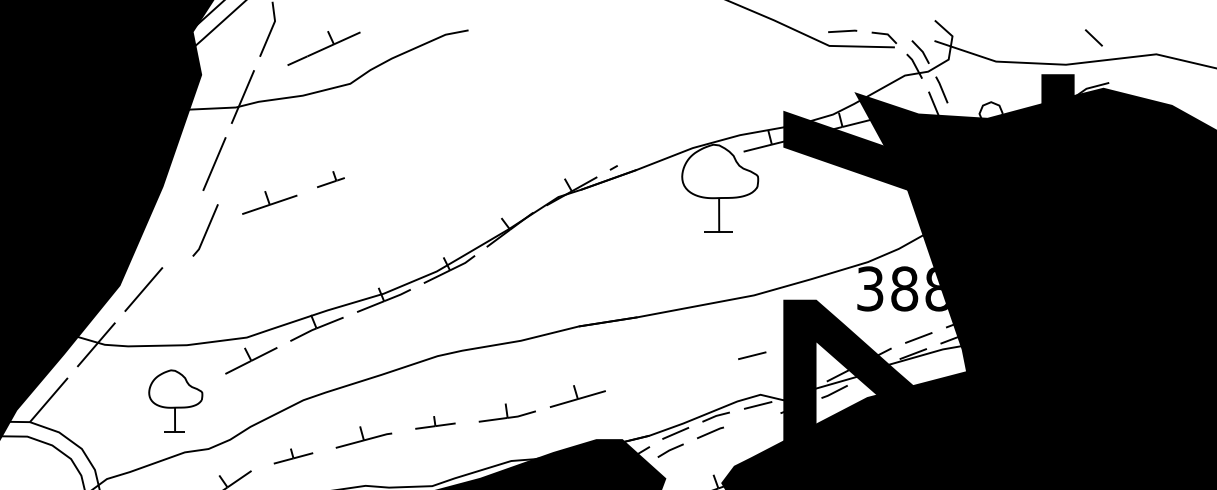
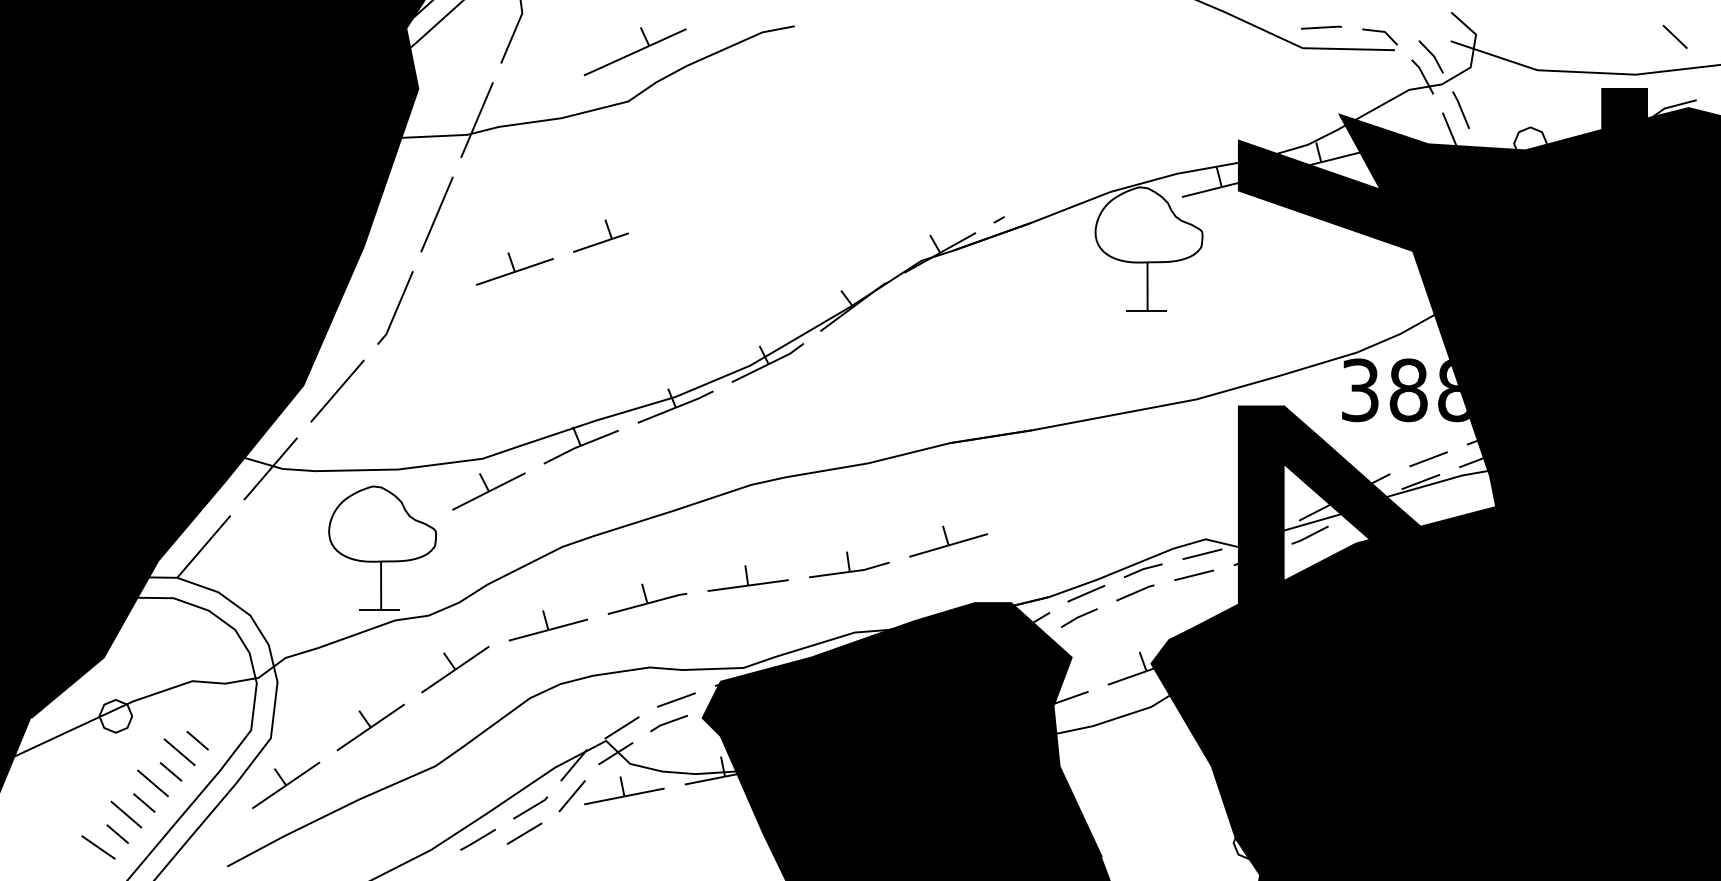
part: (323, 48) -> (634, 51), moved
part: (330, 178) -> (600, 235), size x1.43
line: (206, 230) -> (396, 307), moved
line: (751, 355) -> (1193, 575), moved
part: (175, 400) -> (382, 547), size x1.43
part: (435, 422) -> (747, 578), size x1.43
part: (292, 456) -> (547, 625), size x1.43

